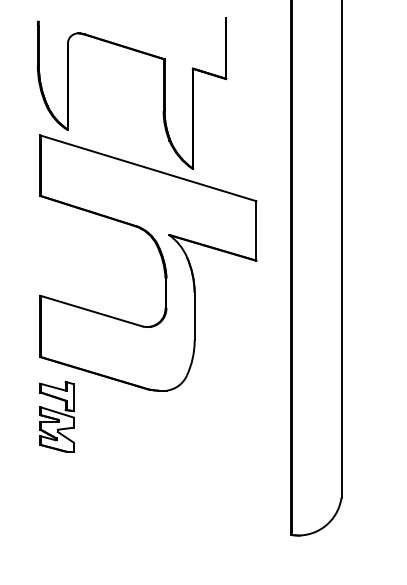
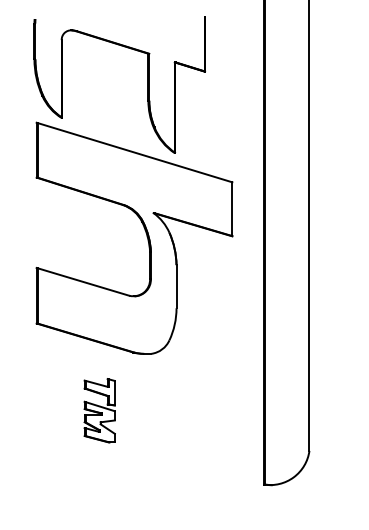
part: (56, 416) -> (99, 410), moved

